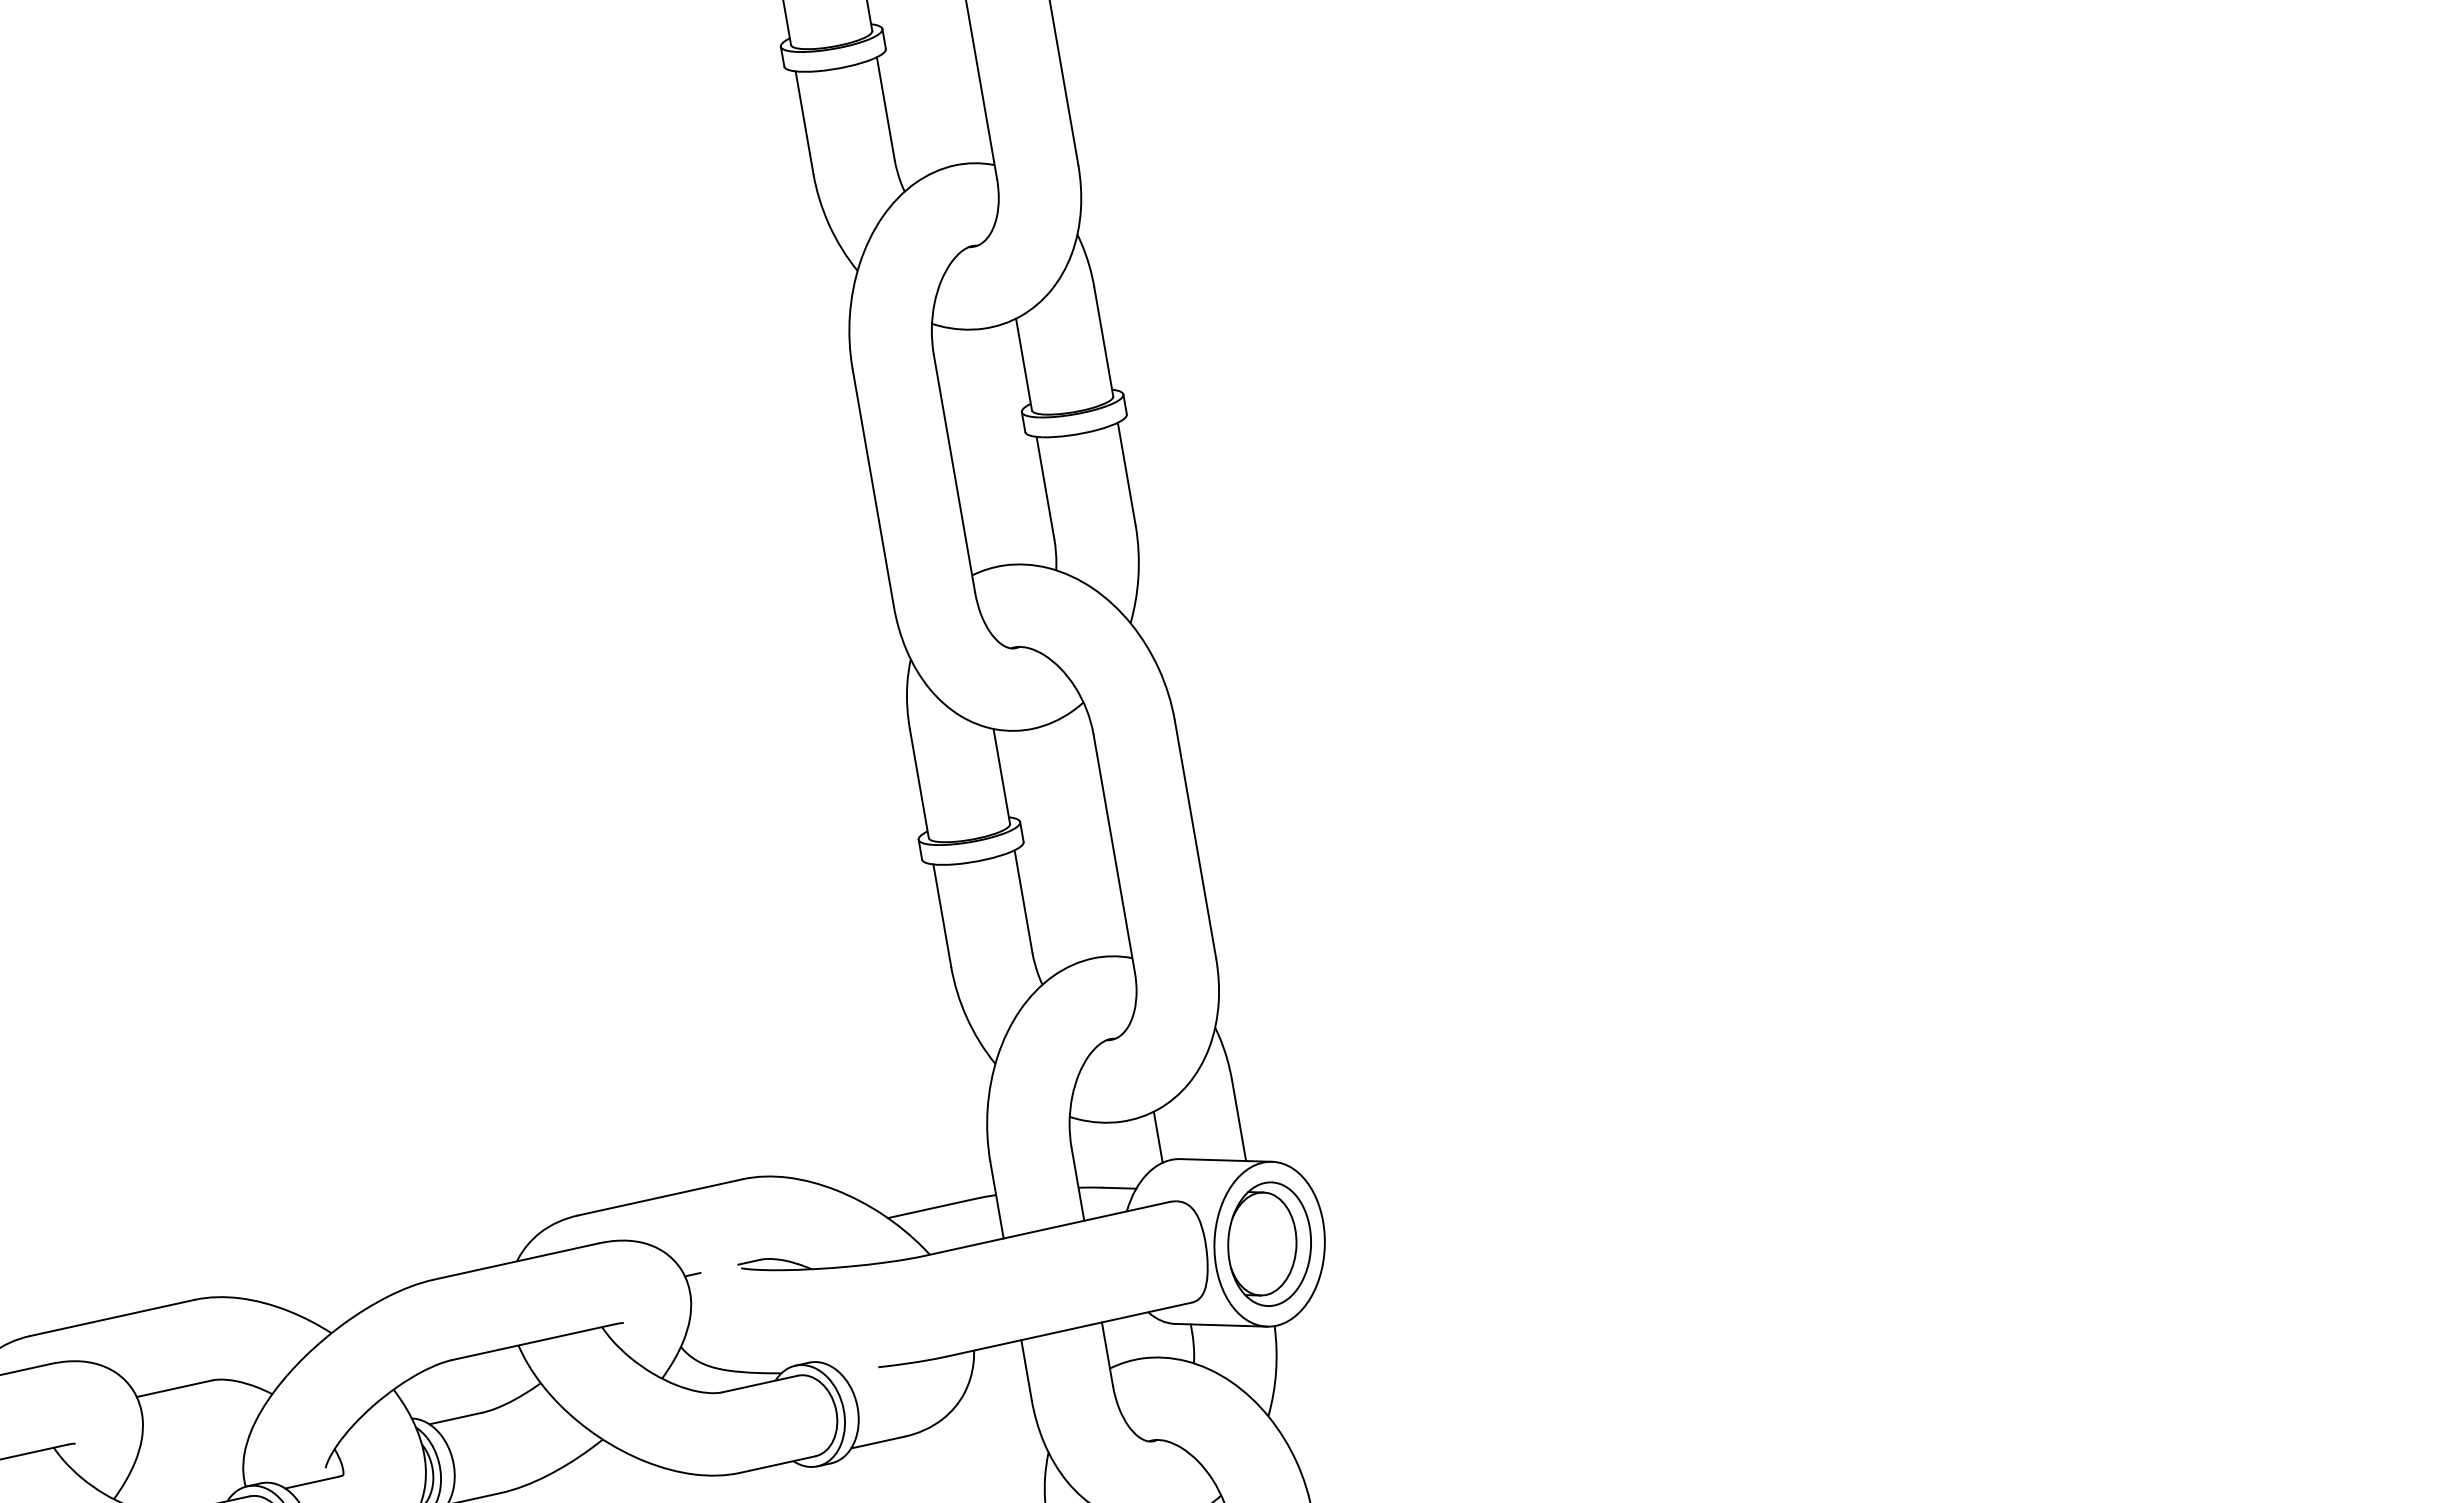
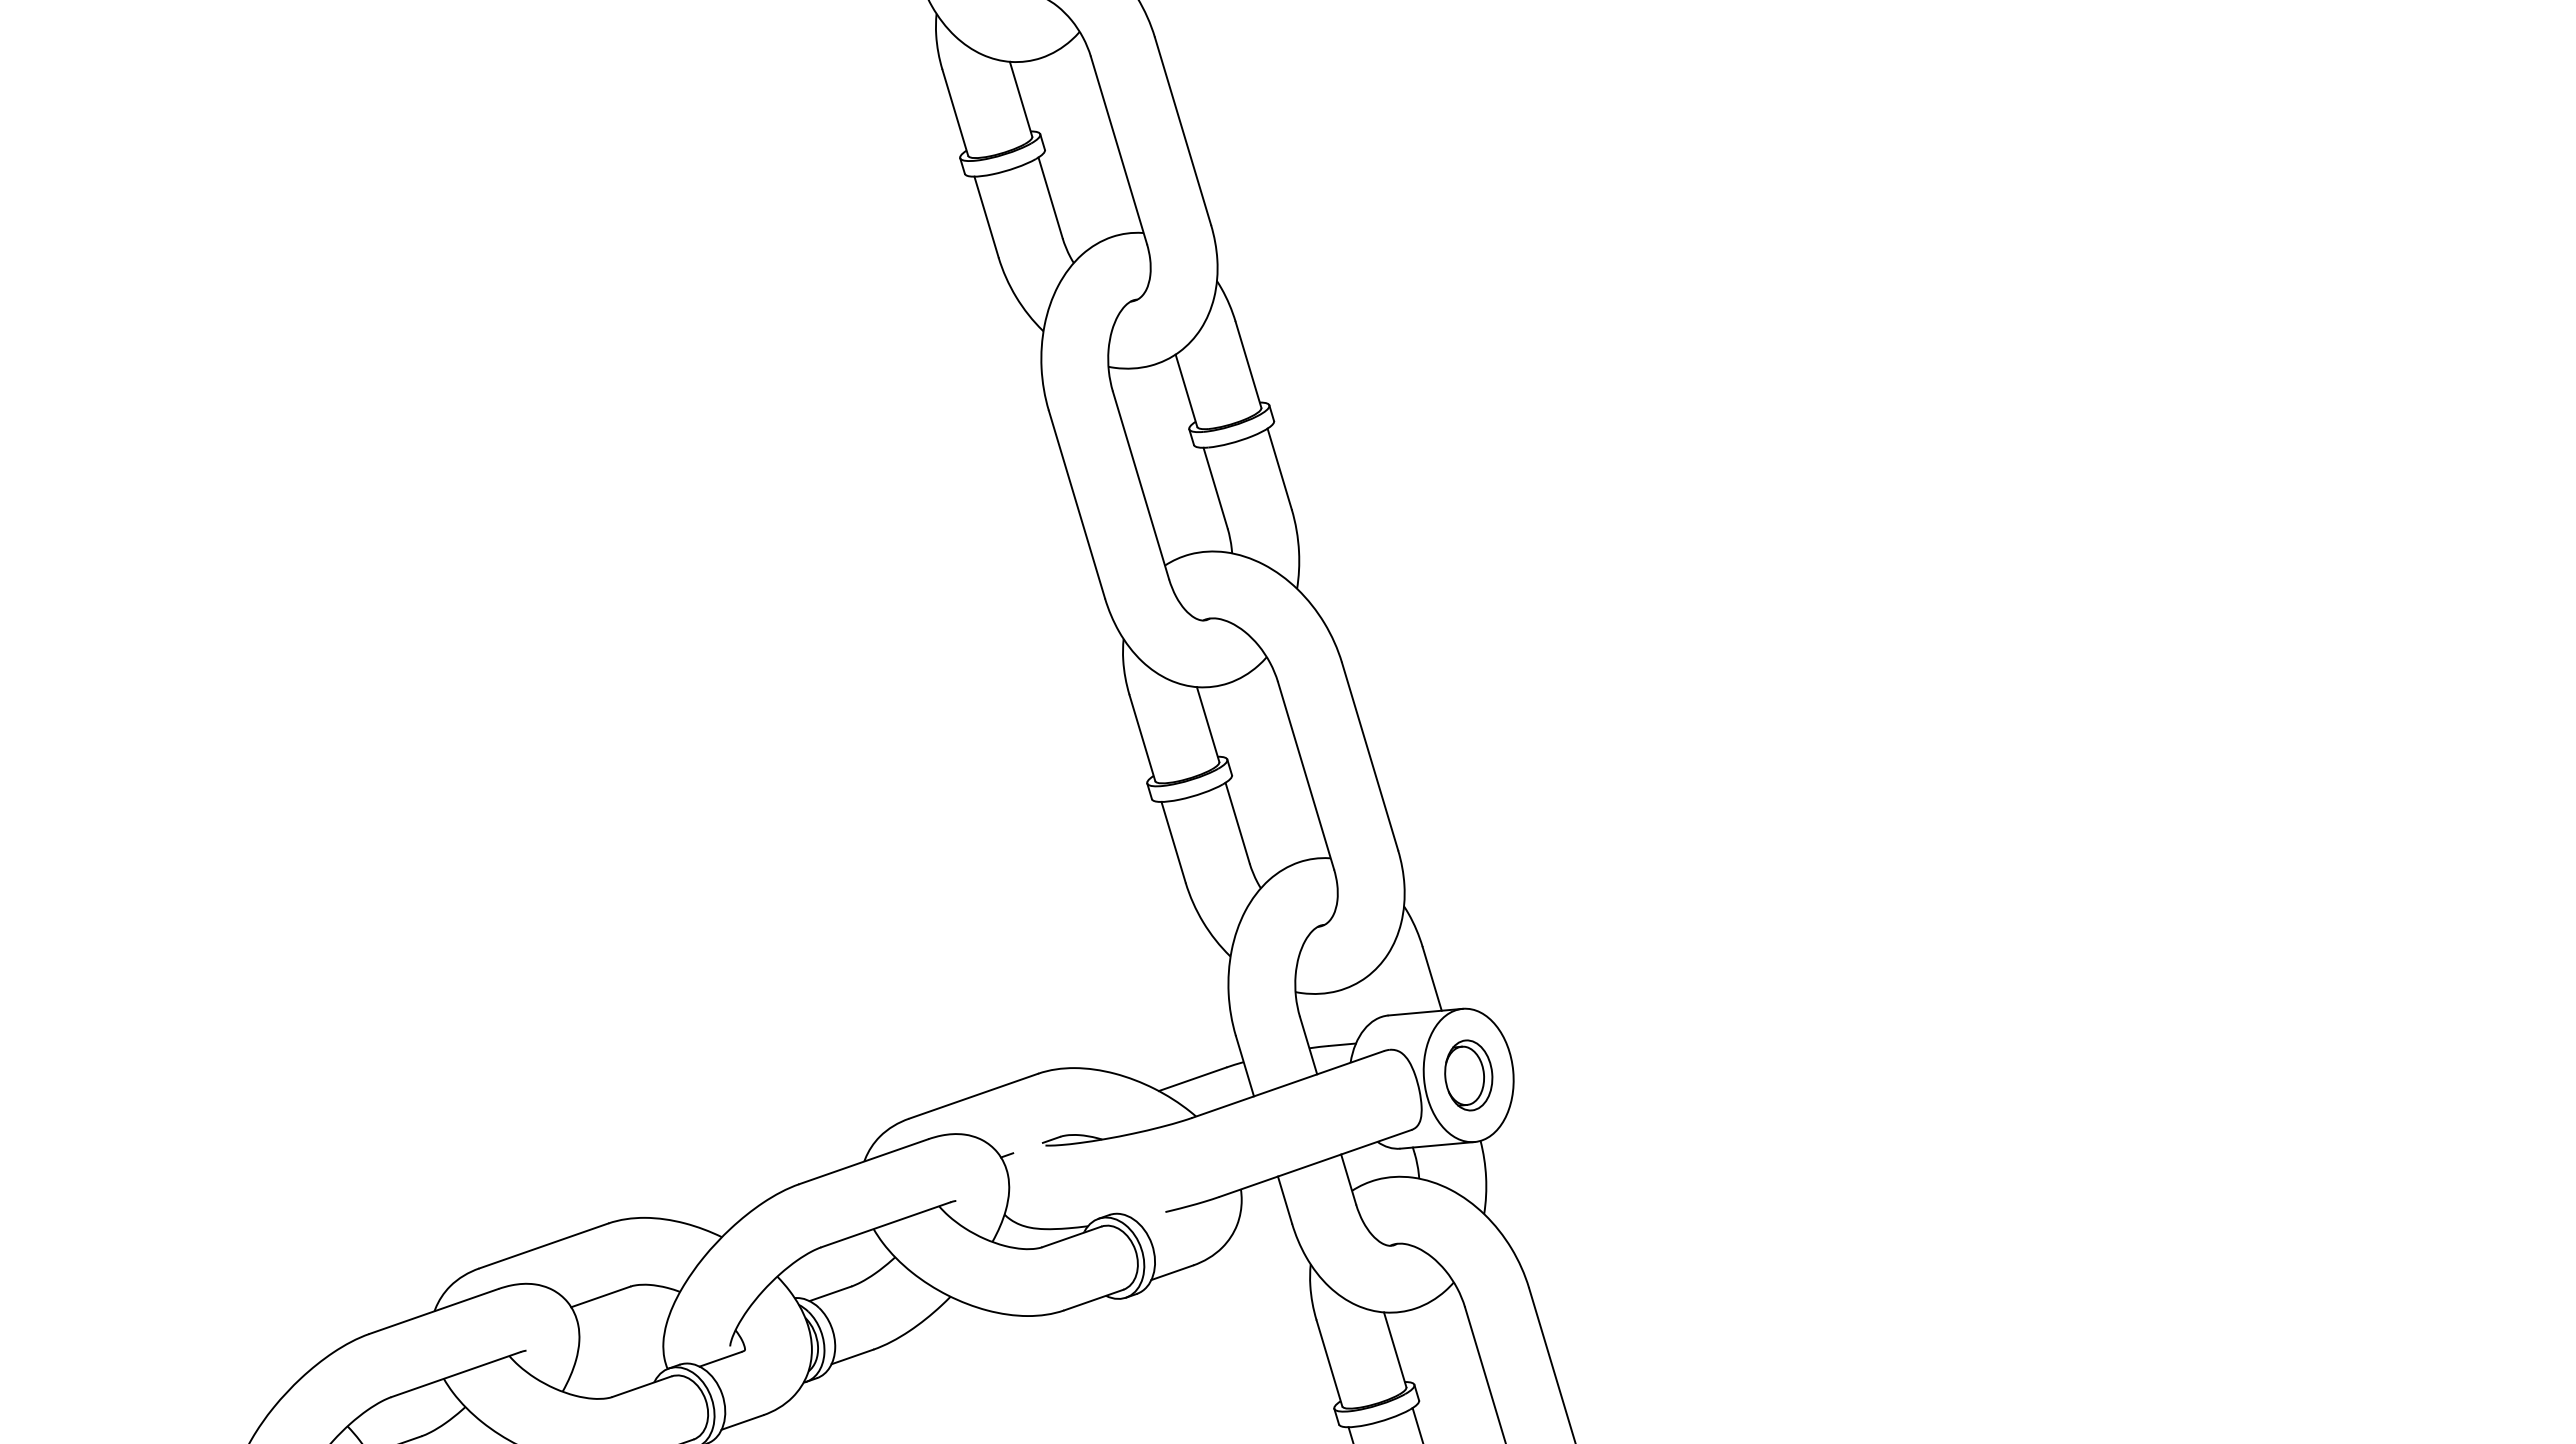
line: (1158, 1136) -> (1368, 999), removed
part: (1269, 1244) -> (1468, 1075), size x0.7

